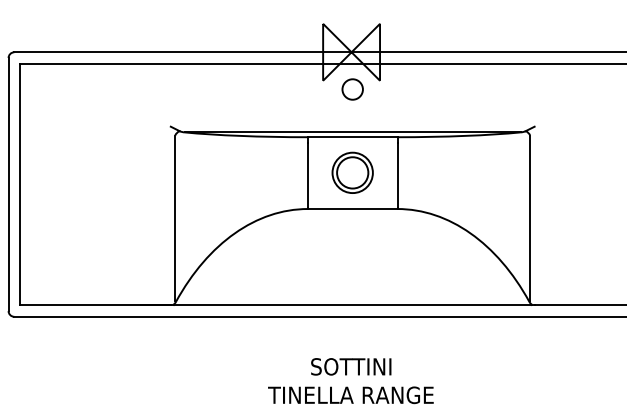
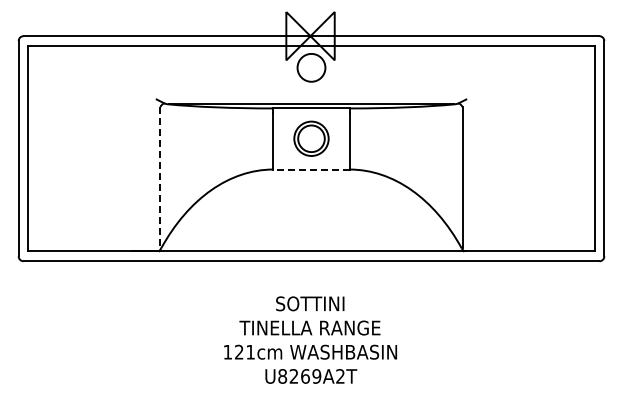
circle: (352, 89) -> (311, 67), size x1.6
line: (351, 208) -> (310, 169), solid -> dashed
line: (175, 218) -> (160, 177), solid -> dashed

